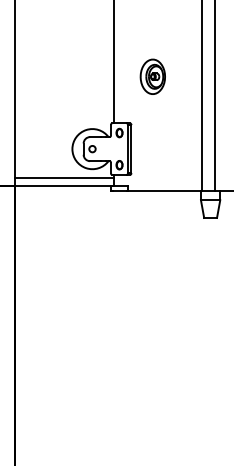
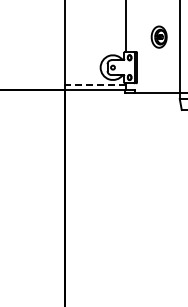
part: (151, 75) -> (158, 36), moved
line: (64, 178) -> (95, 85), solid -> dashed

